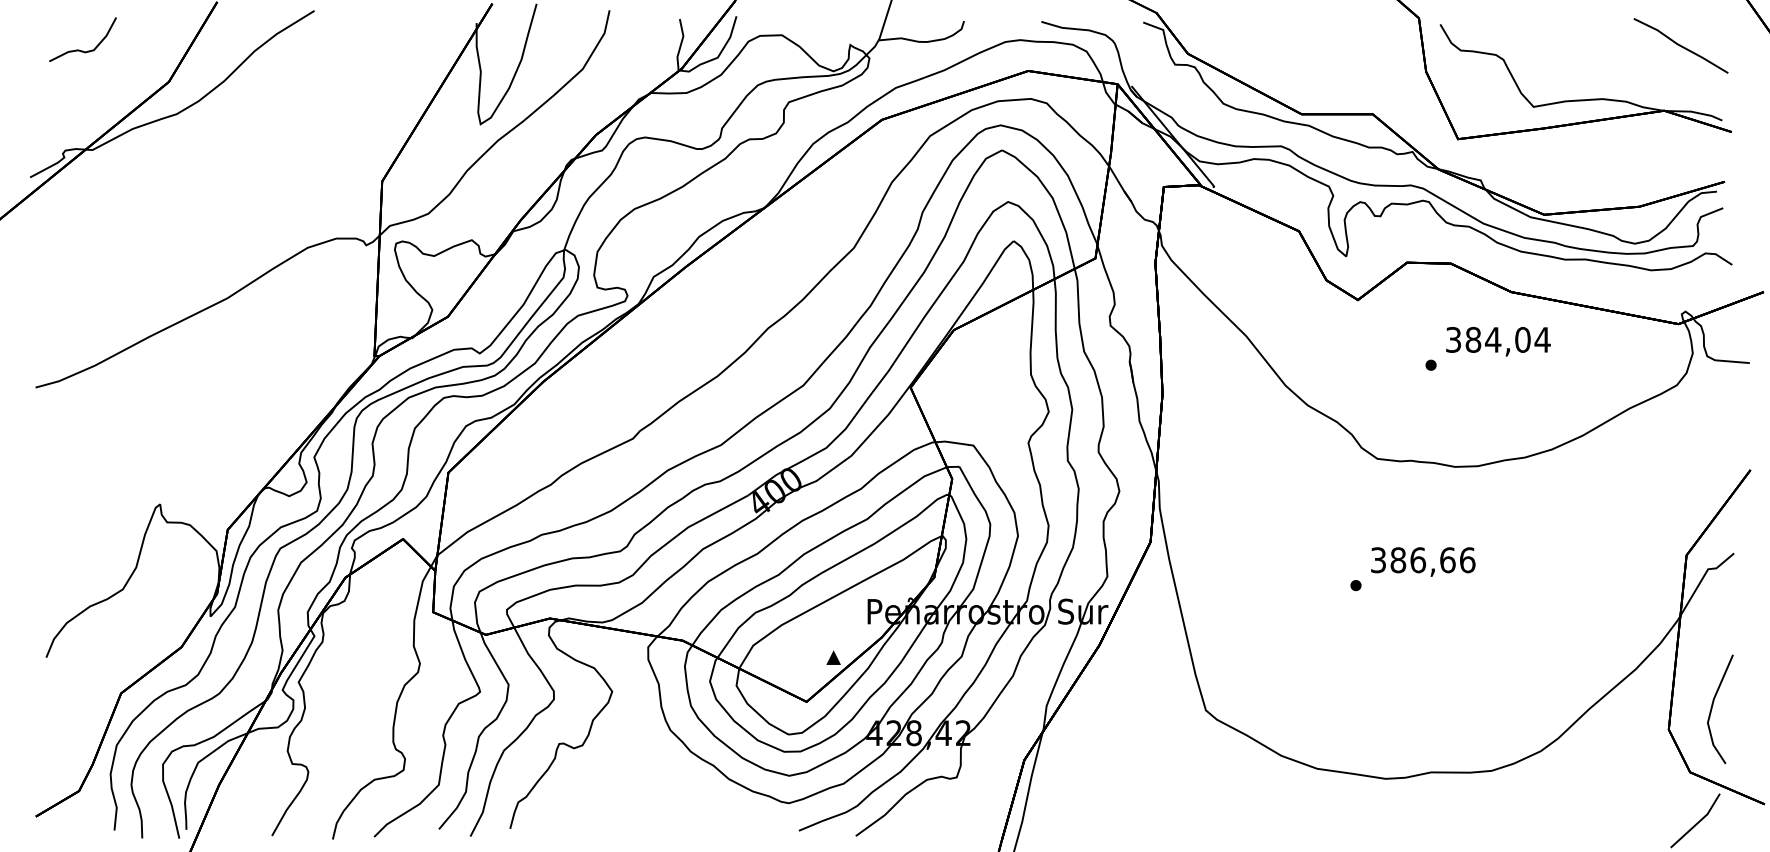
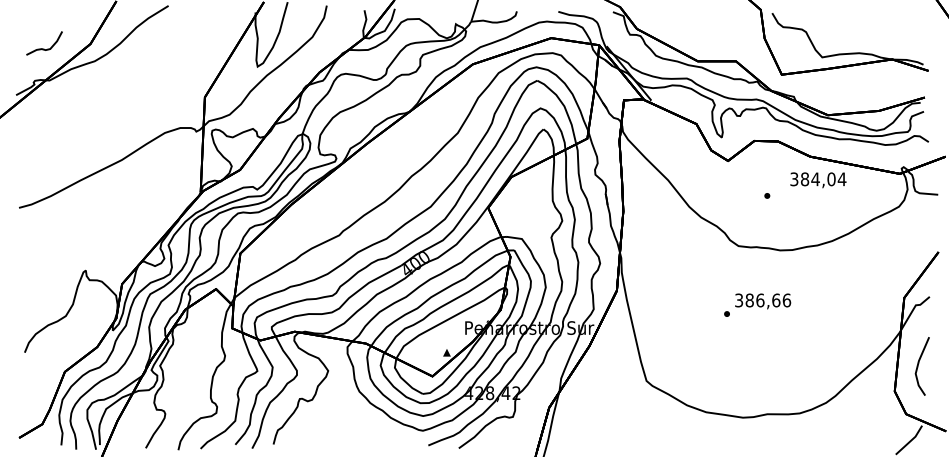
line: (1679, 45) -> (900, 24), removed
curve: (83, 49) -> (44, 48), moved
text: (1498, 342) -> (818, 180), moved
line: (1713, 709) -> (918, 366), moved

